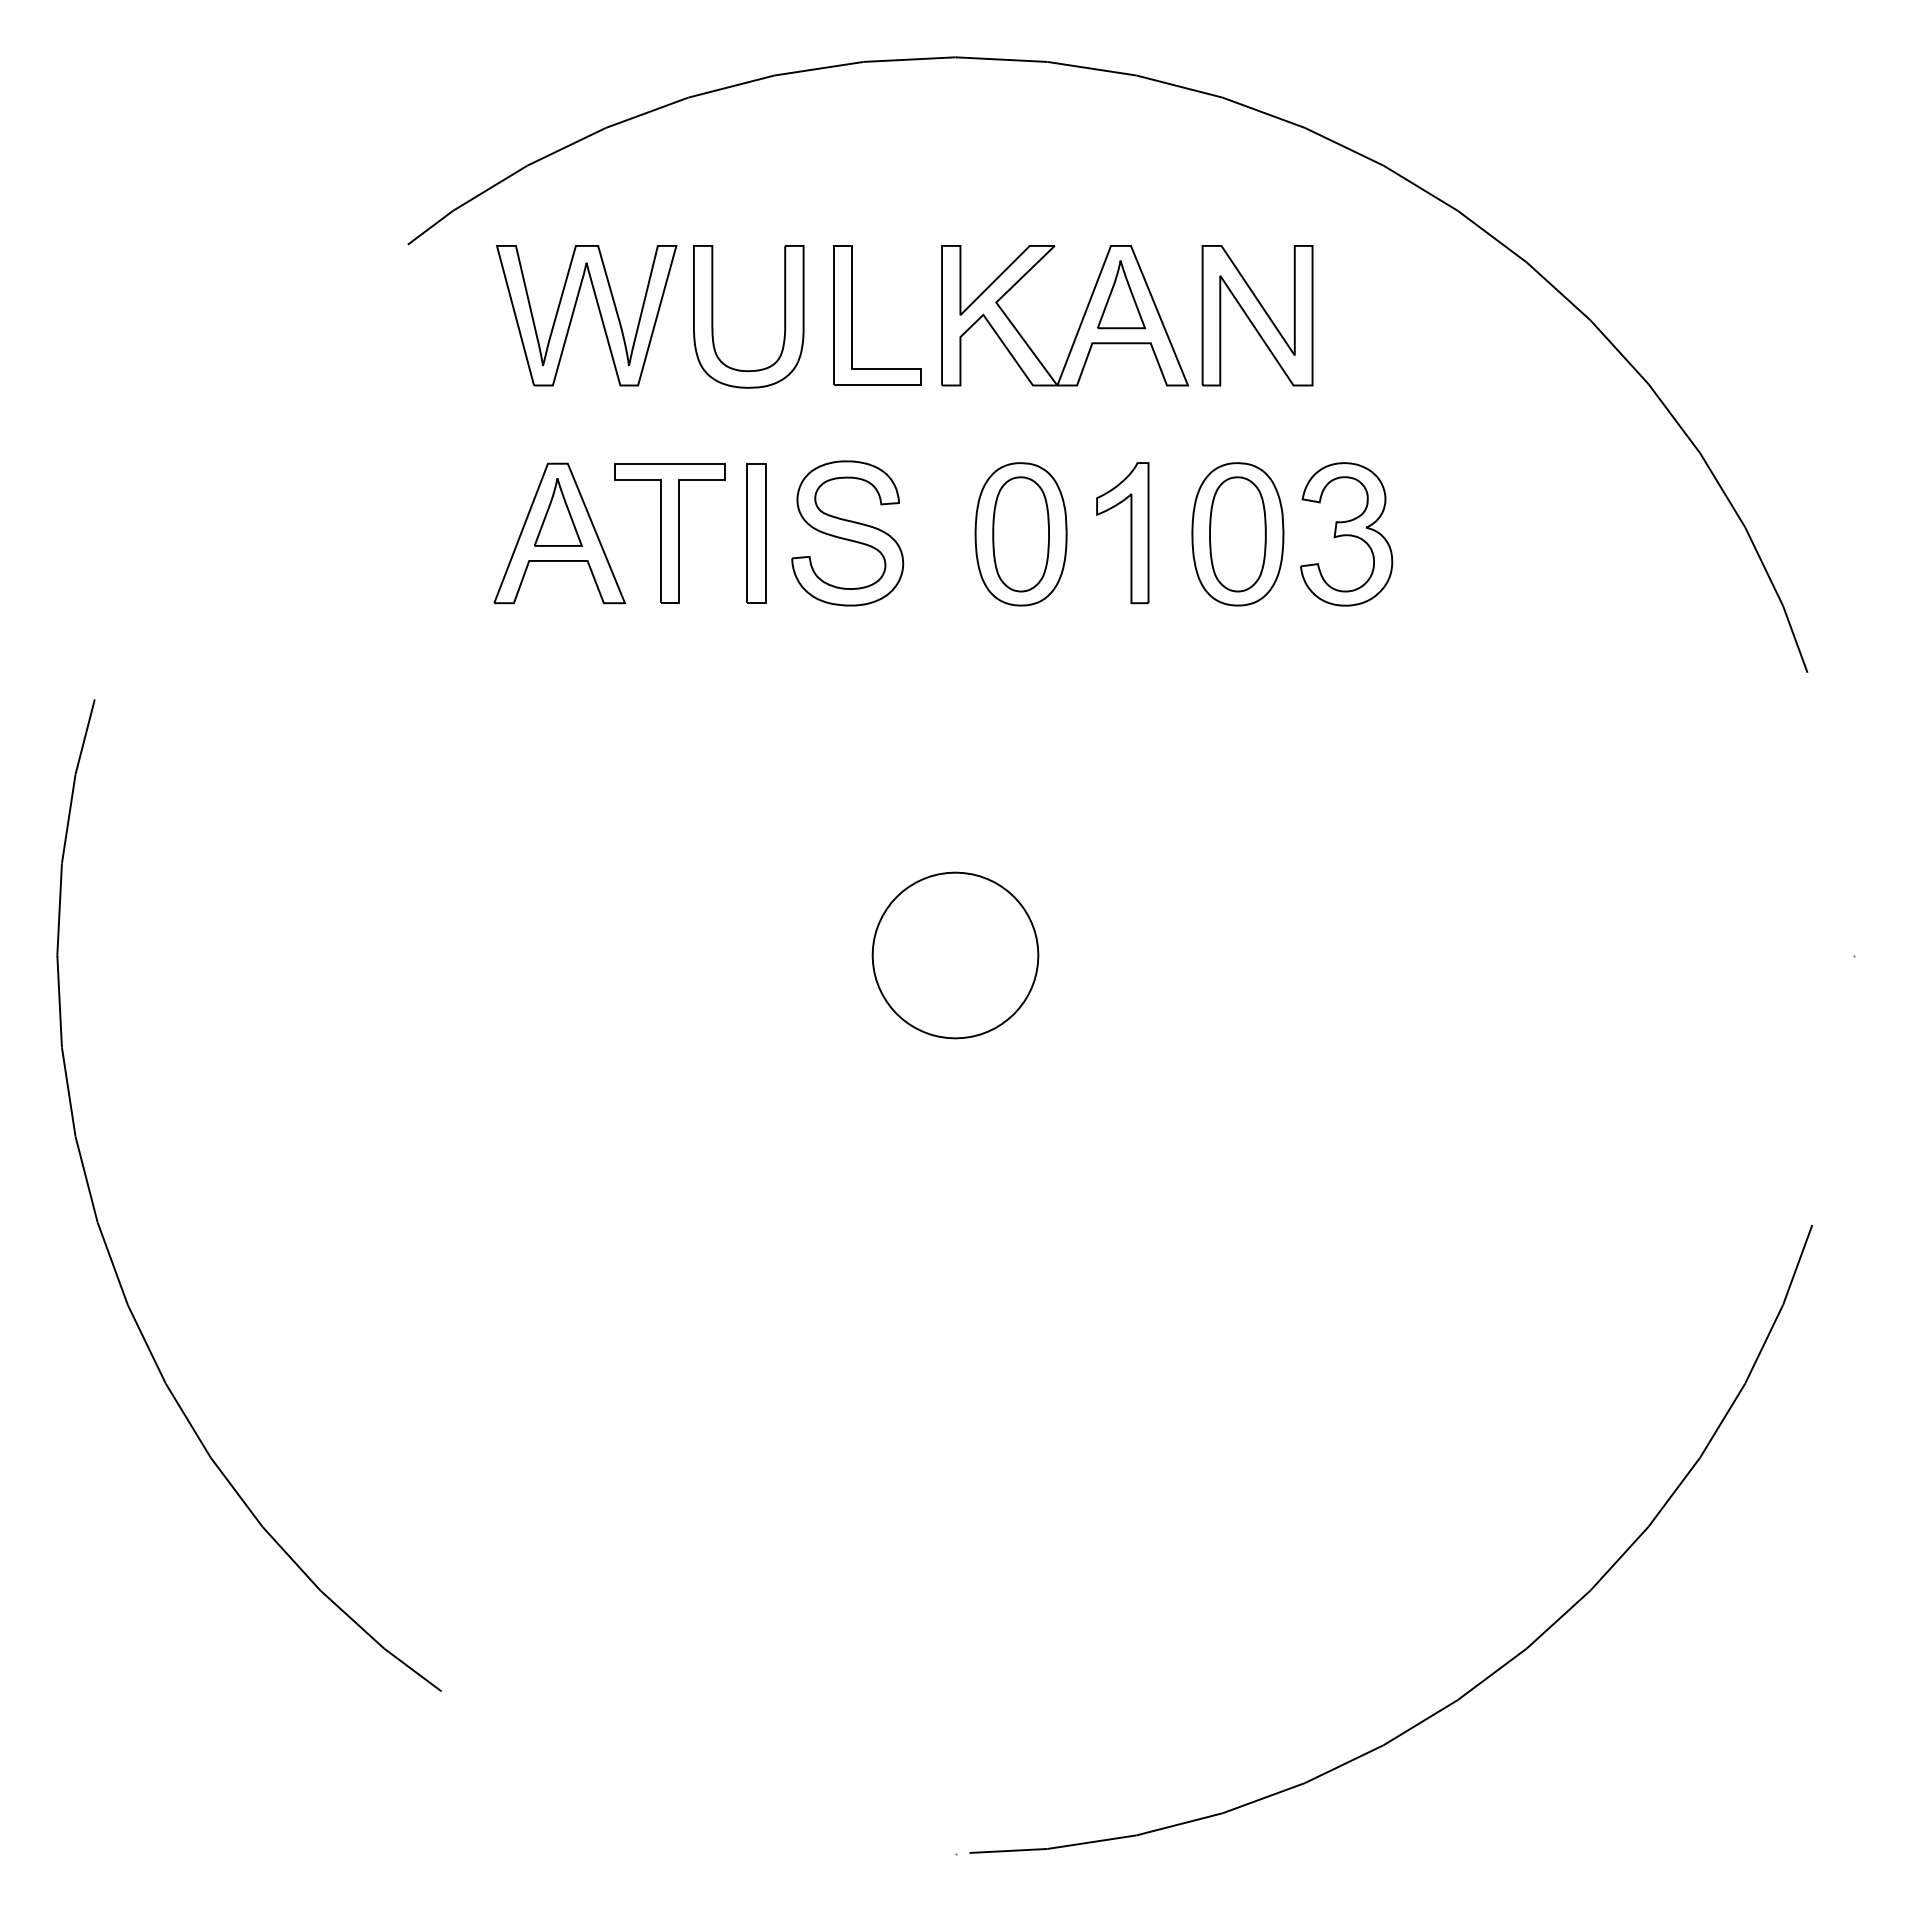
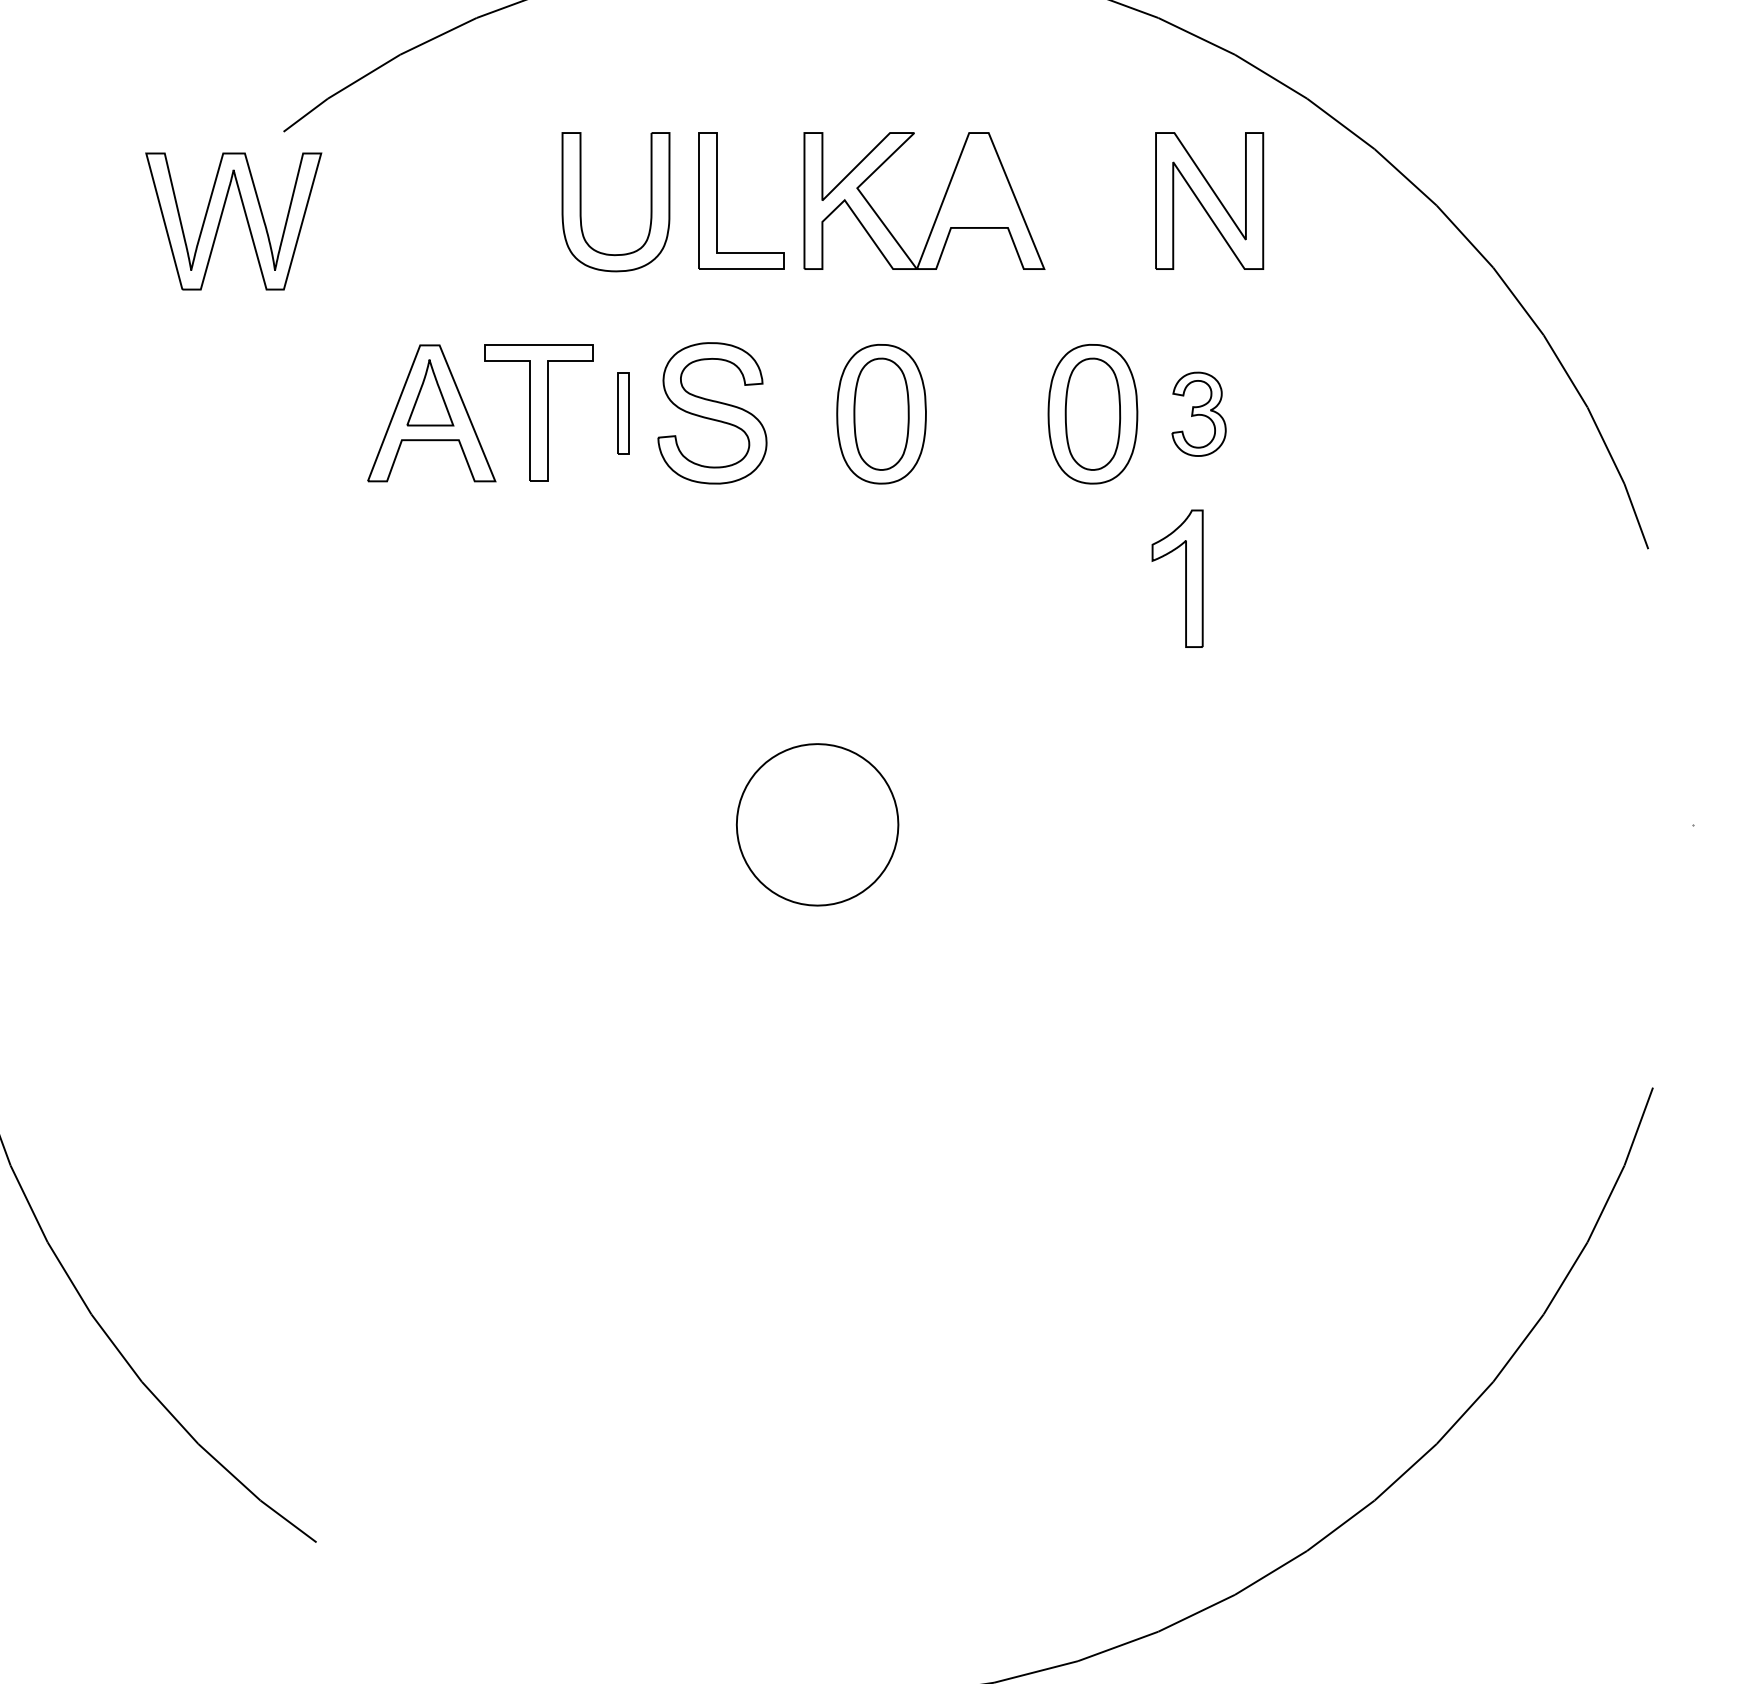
part: (1121, 294) -> (979, 180), removed
part: (574, 312) -> (221, 218), moved
part: (1257, 315) -> (1209, 200), moved
part: (756, 533) -> (623, 413), size x0.6
part: (1130, 533) -> (1185, 579), moved
part: (1346, 534) -> (1198, 414), size x0.6

